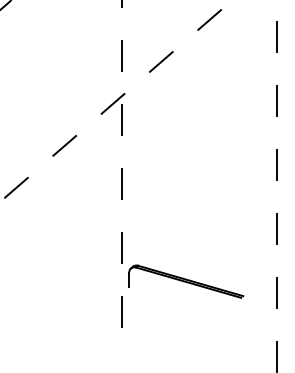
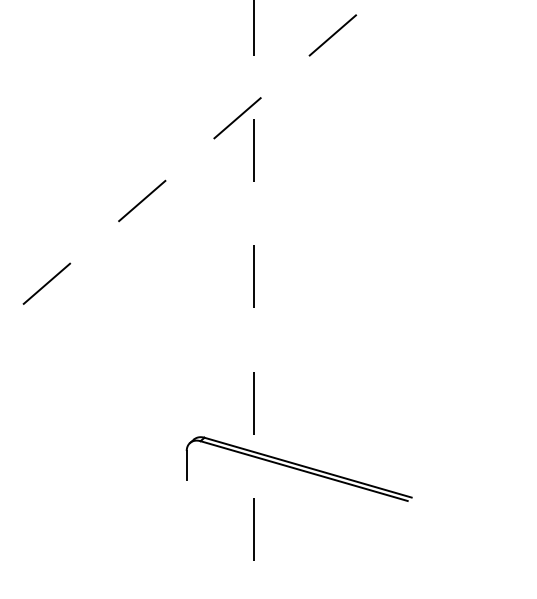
part: (186, 281) -> (299, 468), moved

